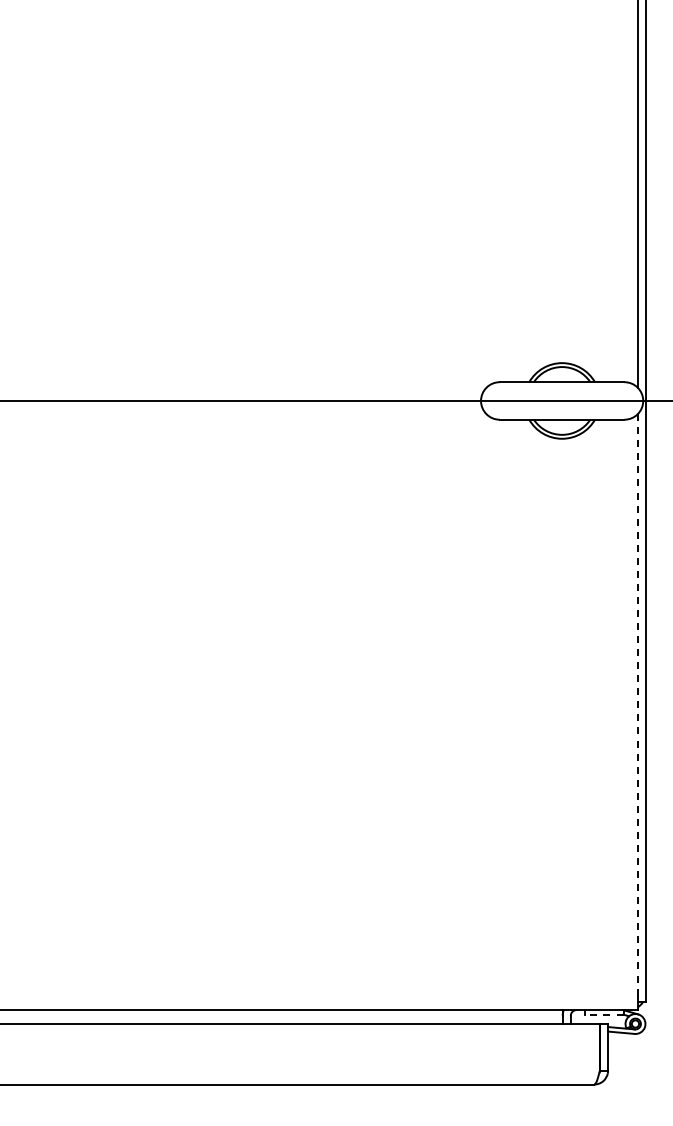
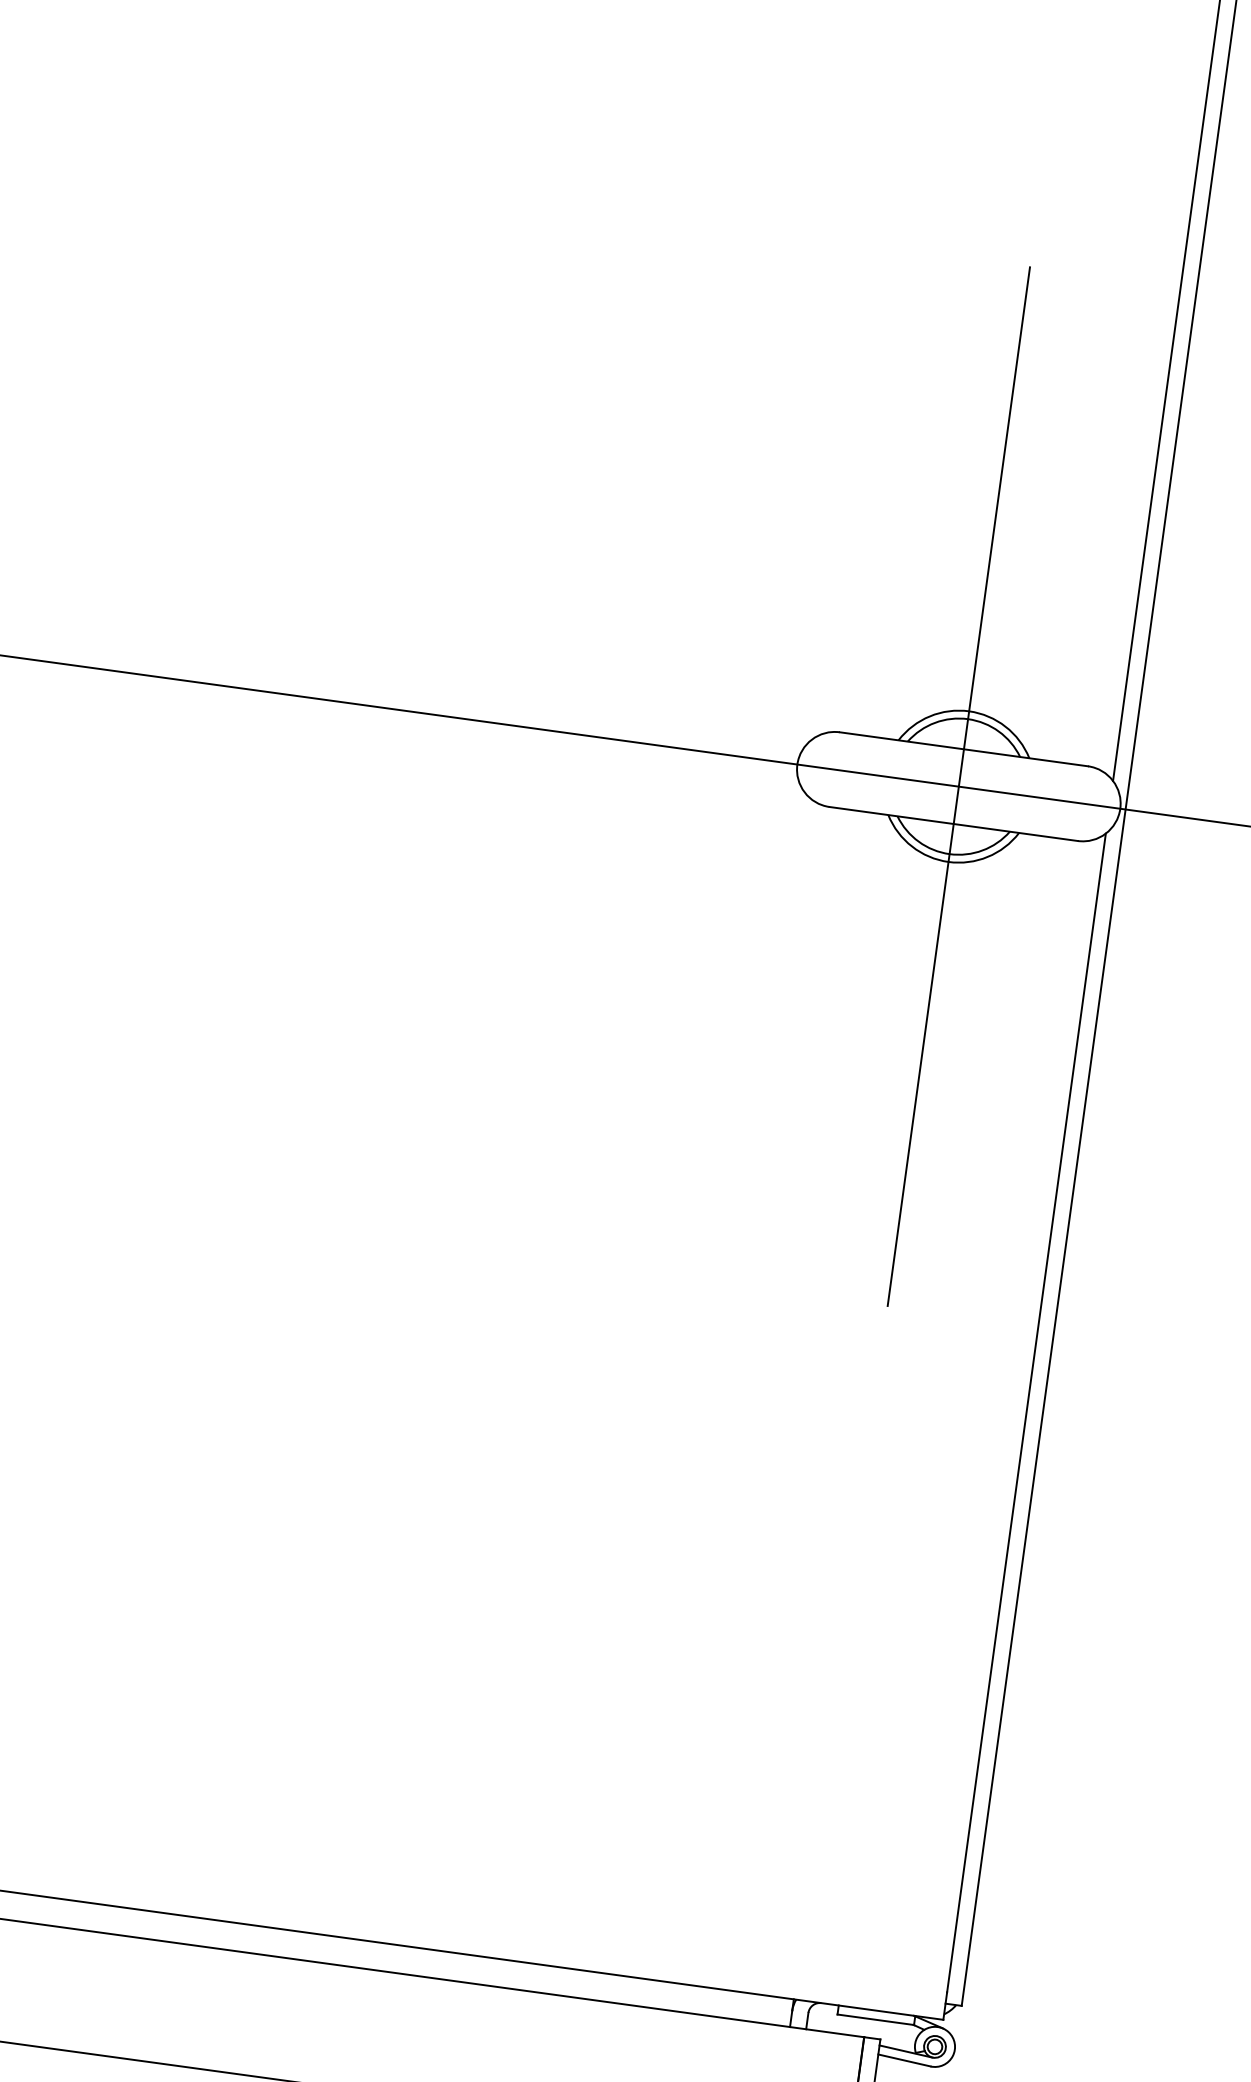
line: (562, 400) -> (959, 785), added
line: (637, 705) -> (1025, 1413), dashed -> solid
line: (603, 1014) -> (873, 2019), dashed -> solid

